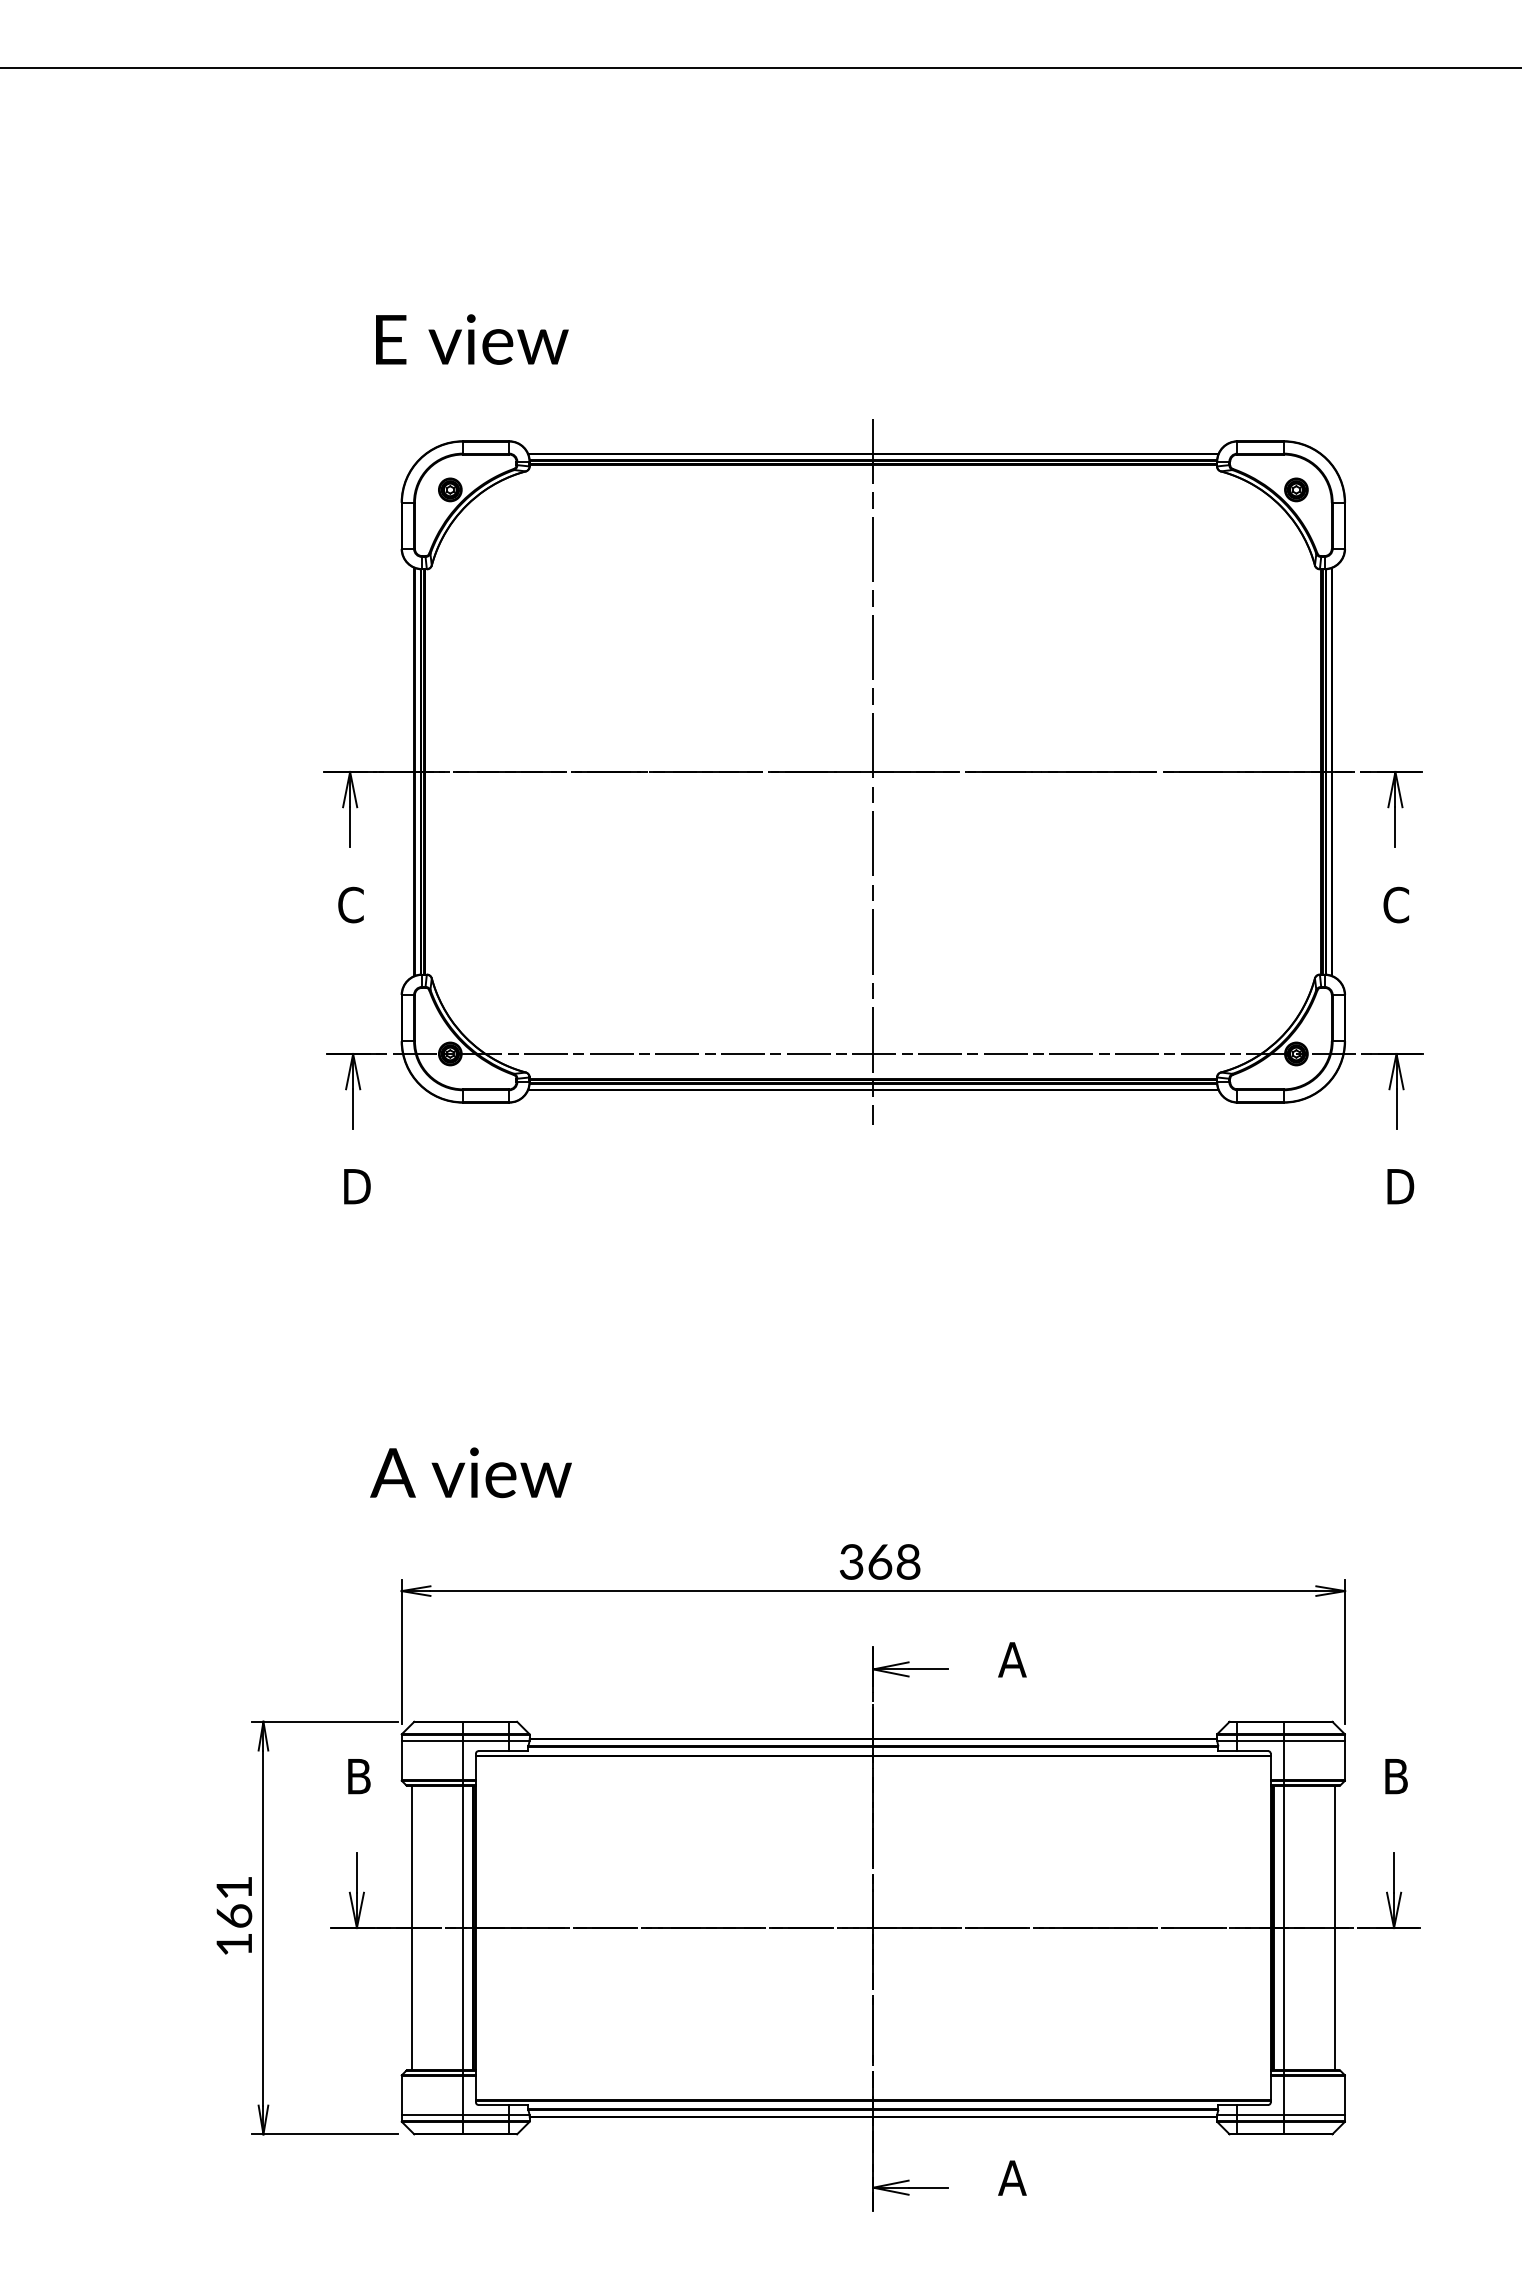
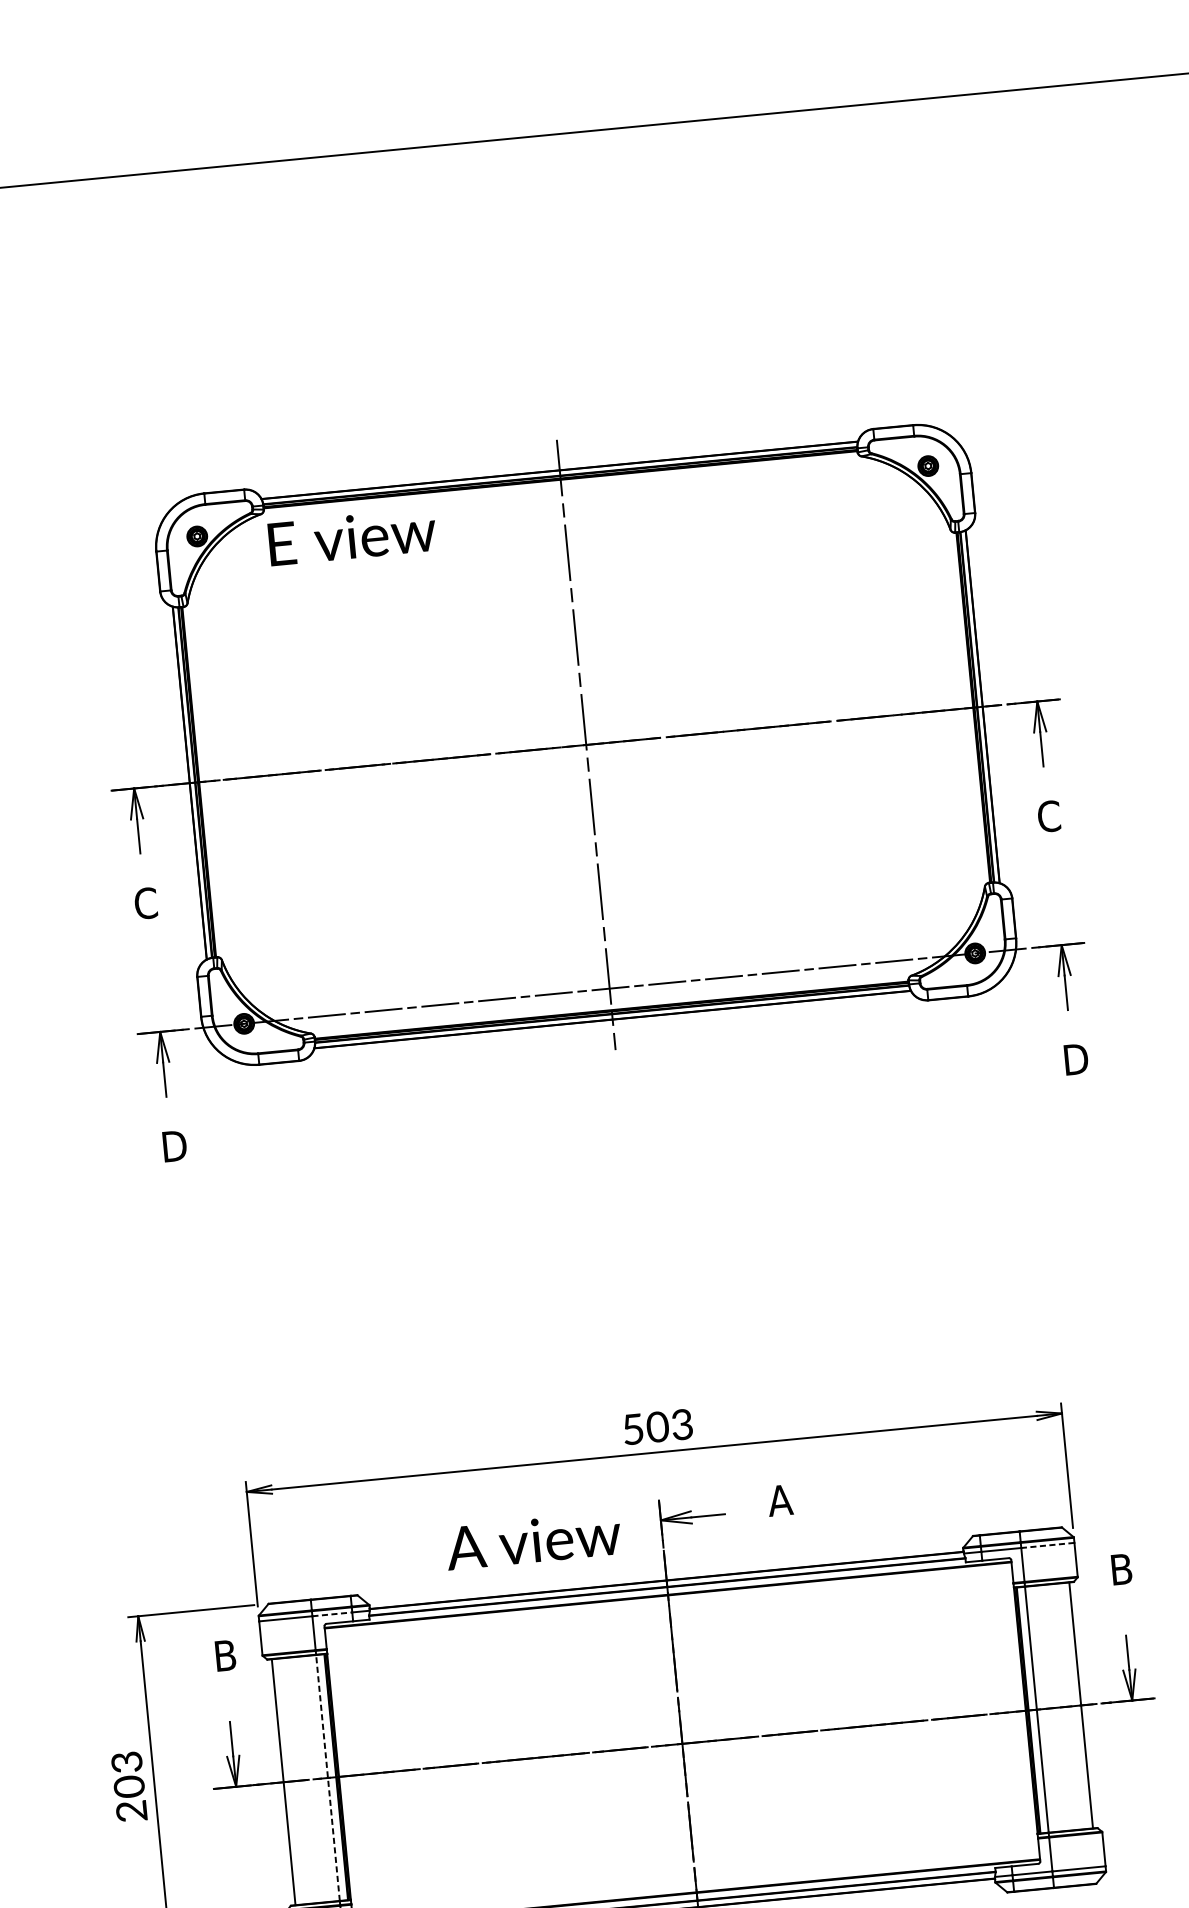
text: (472, 339) -> (352, 536), moved
text: (470, 1472) -> (533, 1540), moved
text: (880, 1561) -> (658, 1426), 368 -> 503
line: (486, 1740) -> (332, 1613), solid -> dashed
line: (1314, 1740) -> (1047, 1545), solid -> dashed
text: (234, 1916) -> (129, 1787), 161 -> 203
line: (463, 1927) -> (328, 1777), solid -> dashed

